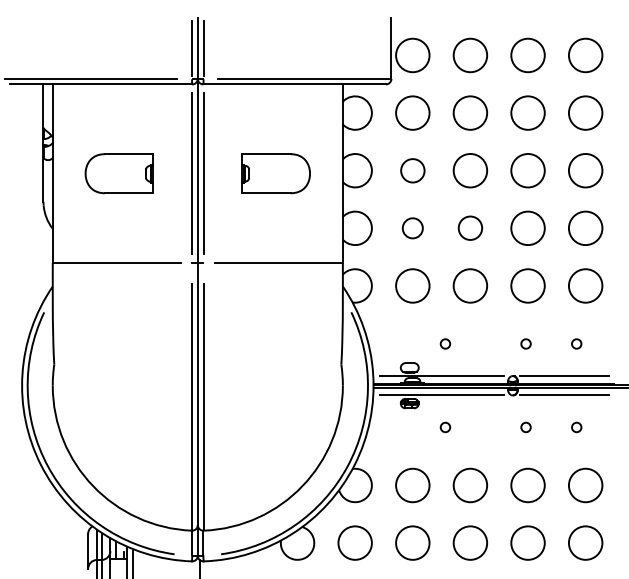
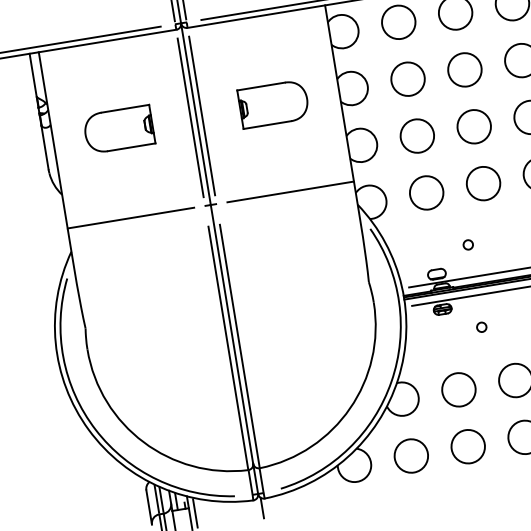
circle: (412, 170) -> (407, 79), size x1.43
circle: (470, 227) -> (474, 125), size x1.43
circle: (412, 228) -> (417, 136), size x1.67

